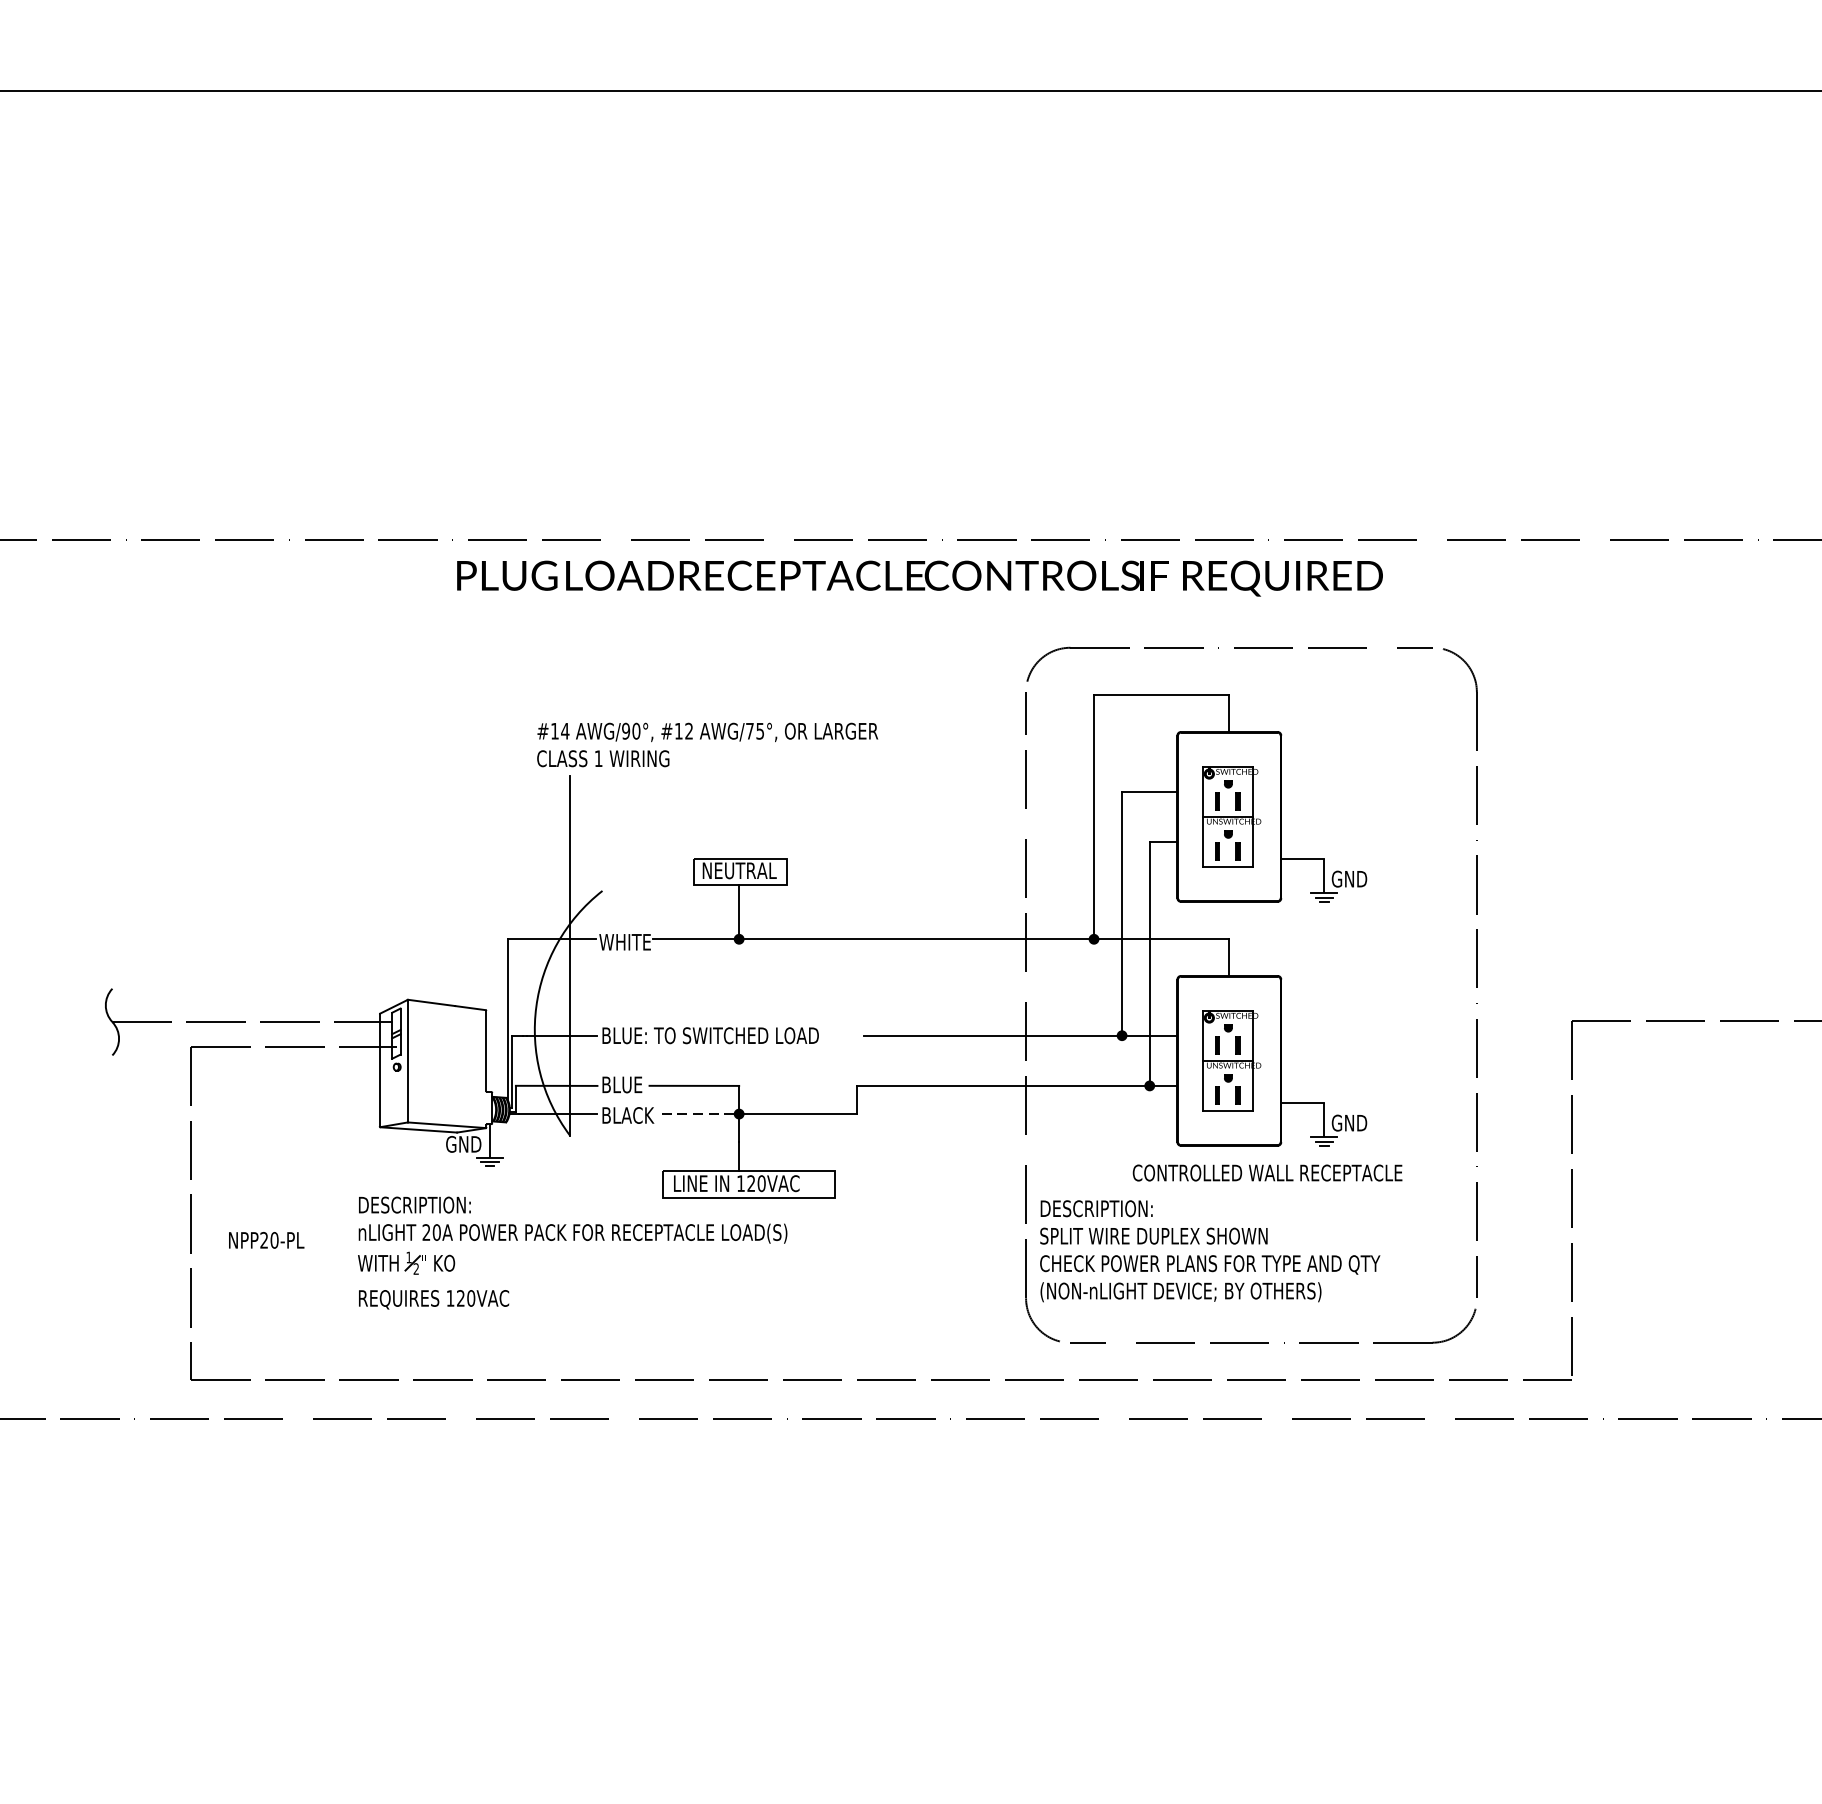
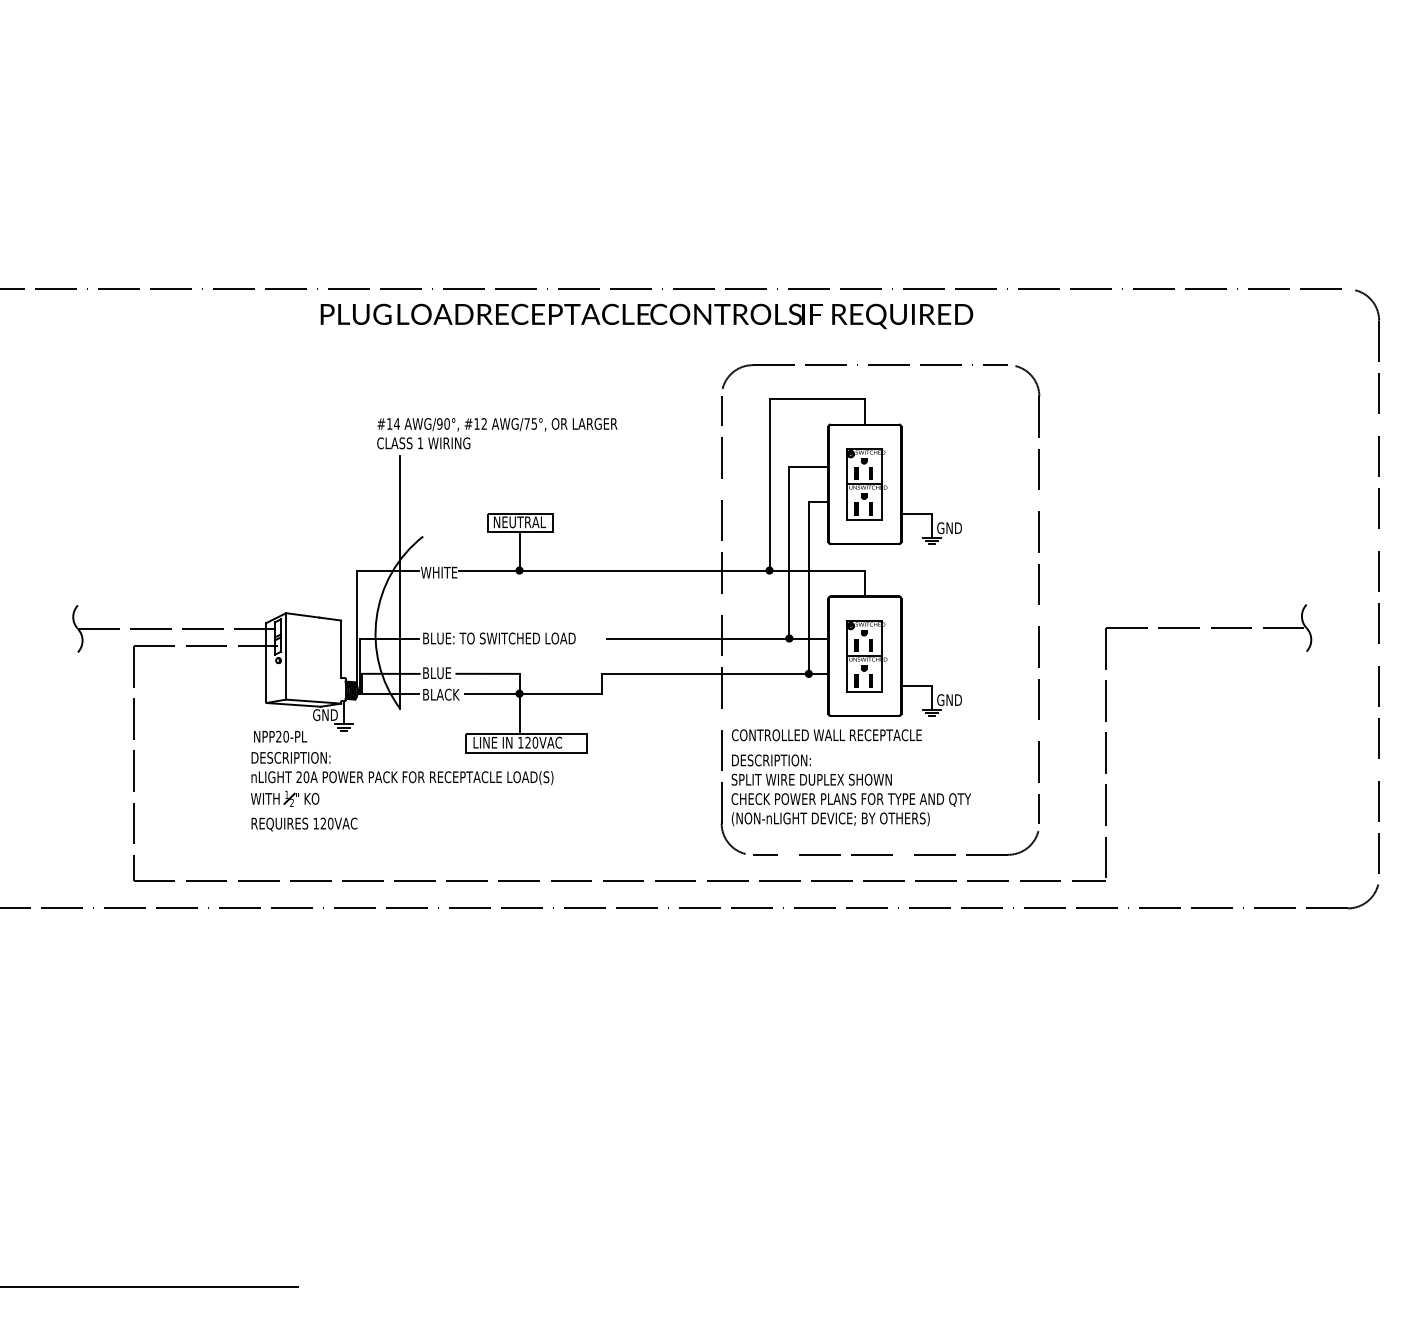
line: (700, 1113) -> (492, 693), dashed -> solid
text: (1267, 1173) -> (826, 735), moved
text: (266, 1240) -> (280, 736), moved

